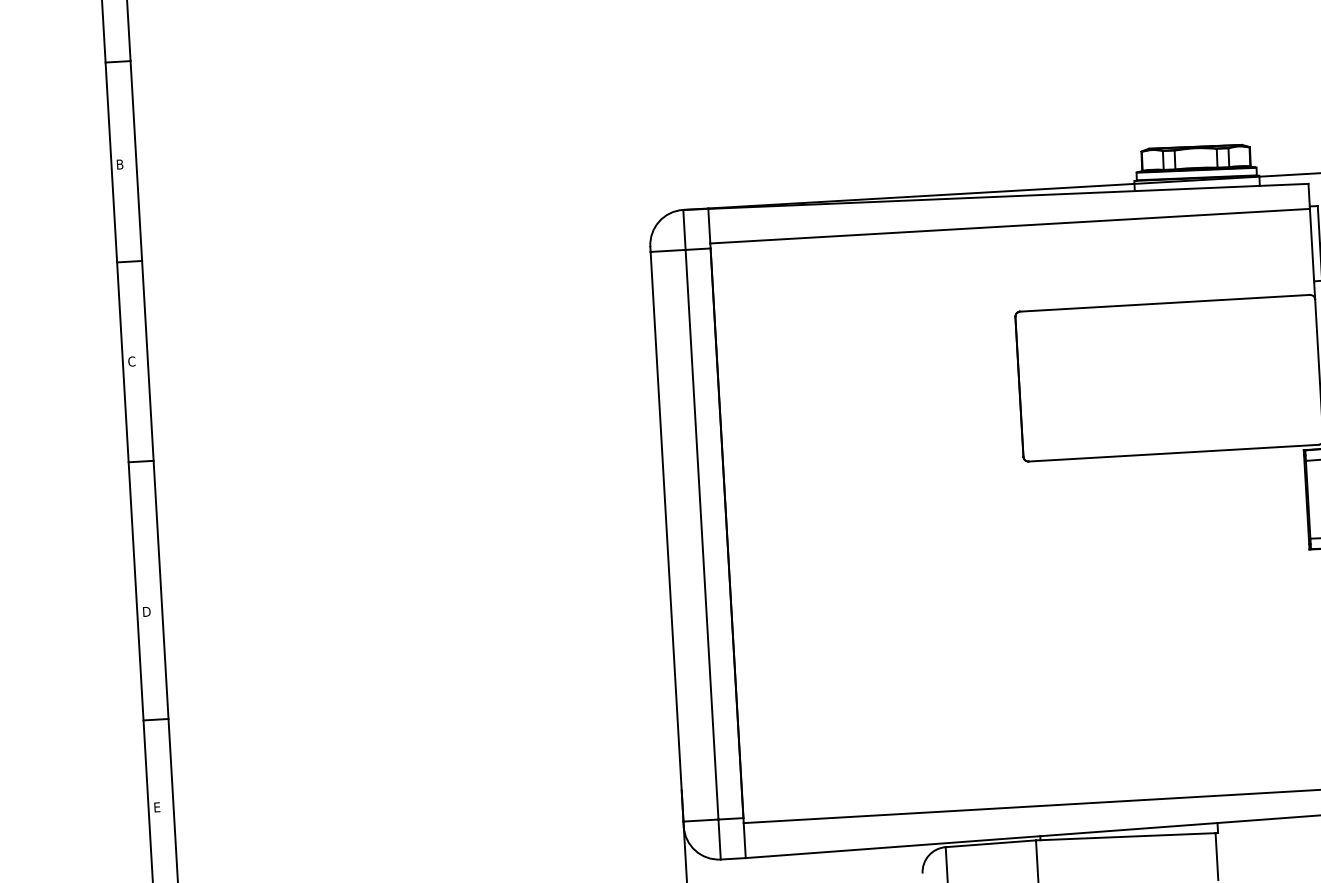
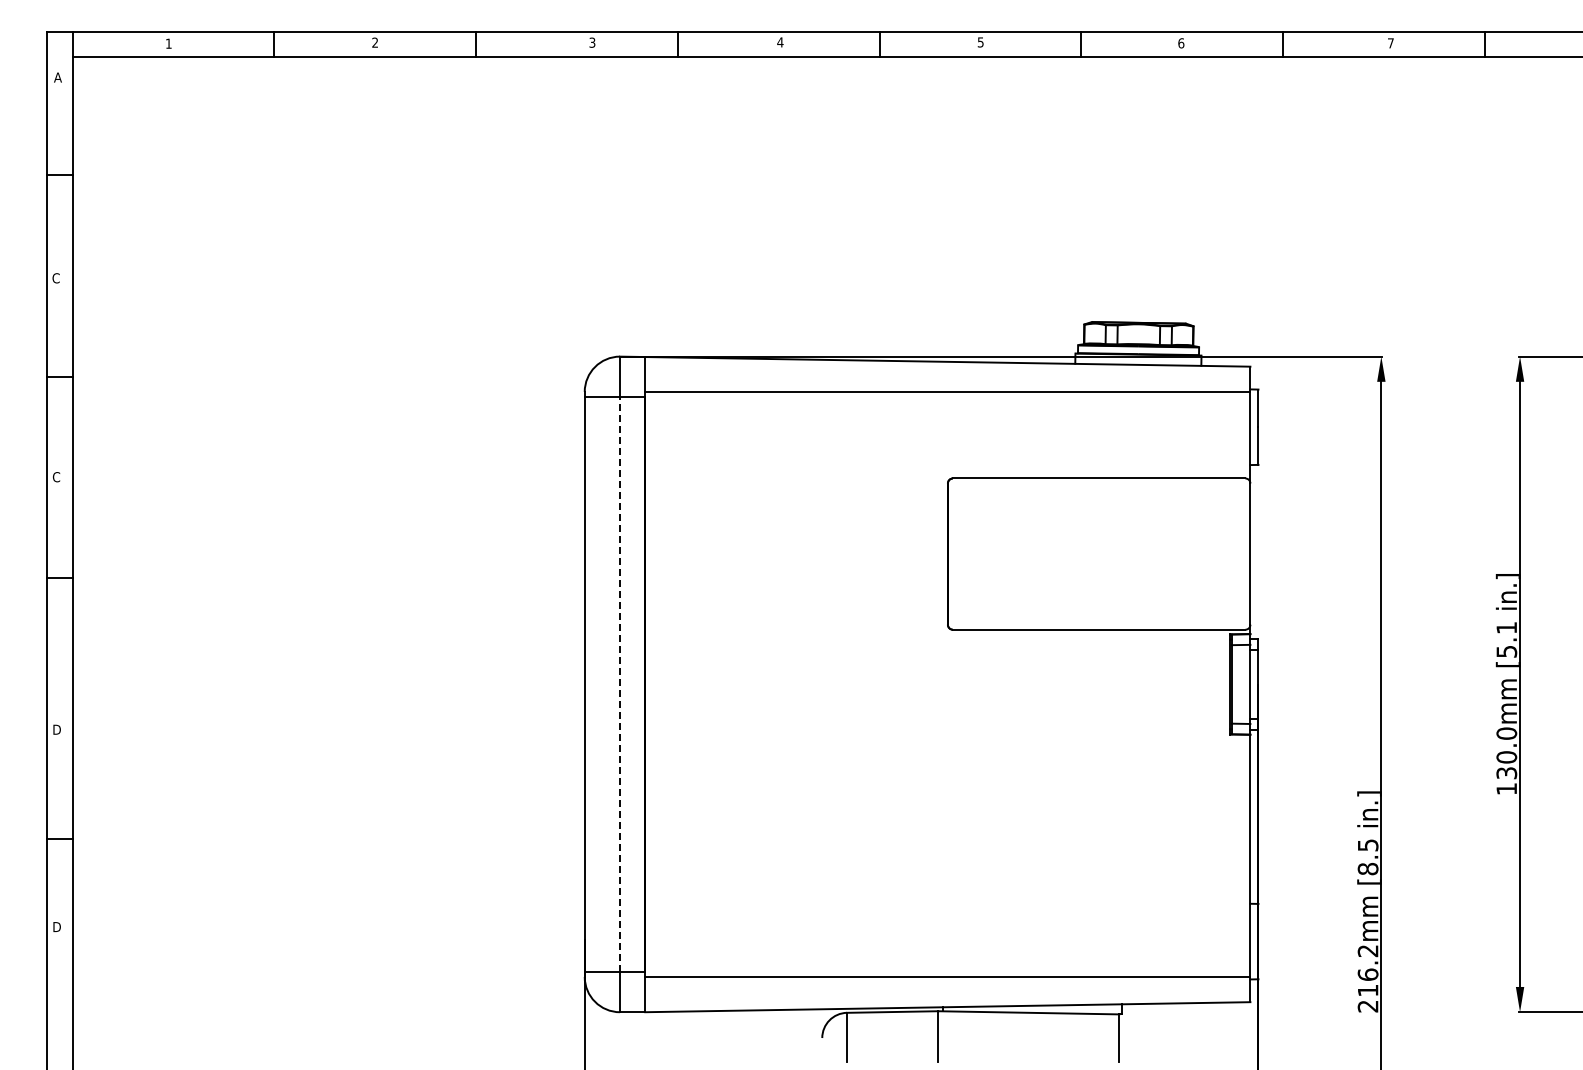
text: (119, 164) -> (55, 278), B -> C
line: (702, 533) -> (620, 683), solid -> dashed
text: (157, 807) -> (56, 927), E -> D

